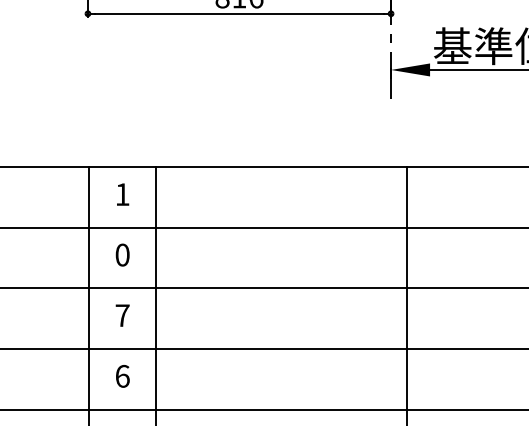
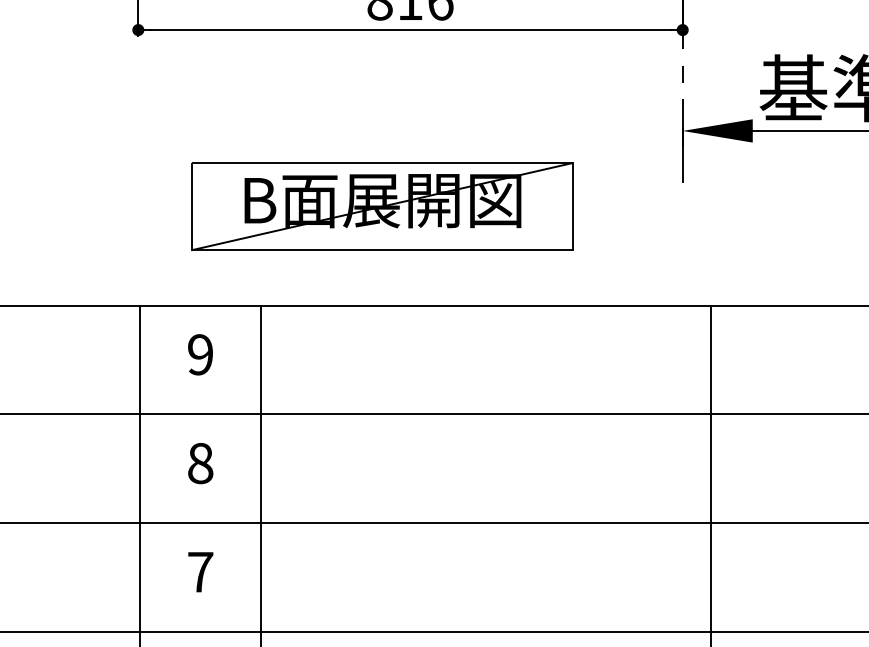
part: (223, 111) -> (381, 205), added
text: (122, 194) -> (200, 354), 1 -> 9
text: (122, 255) -> (200, 464), 0 -> 8

